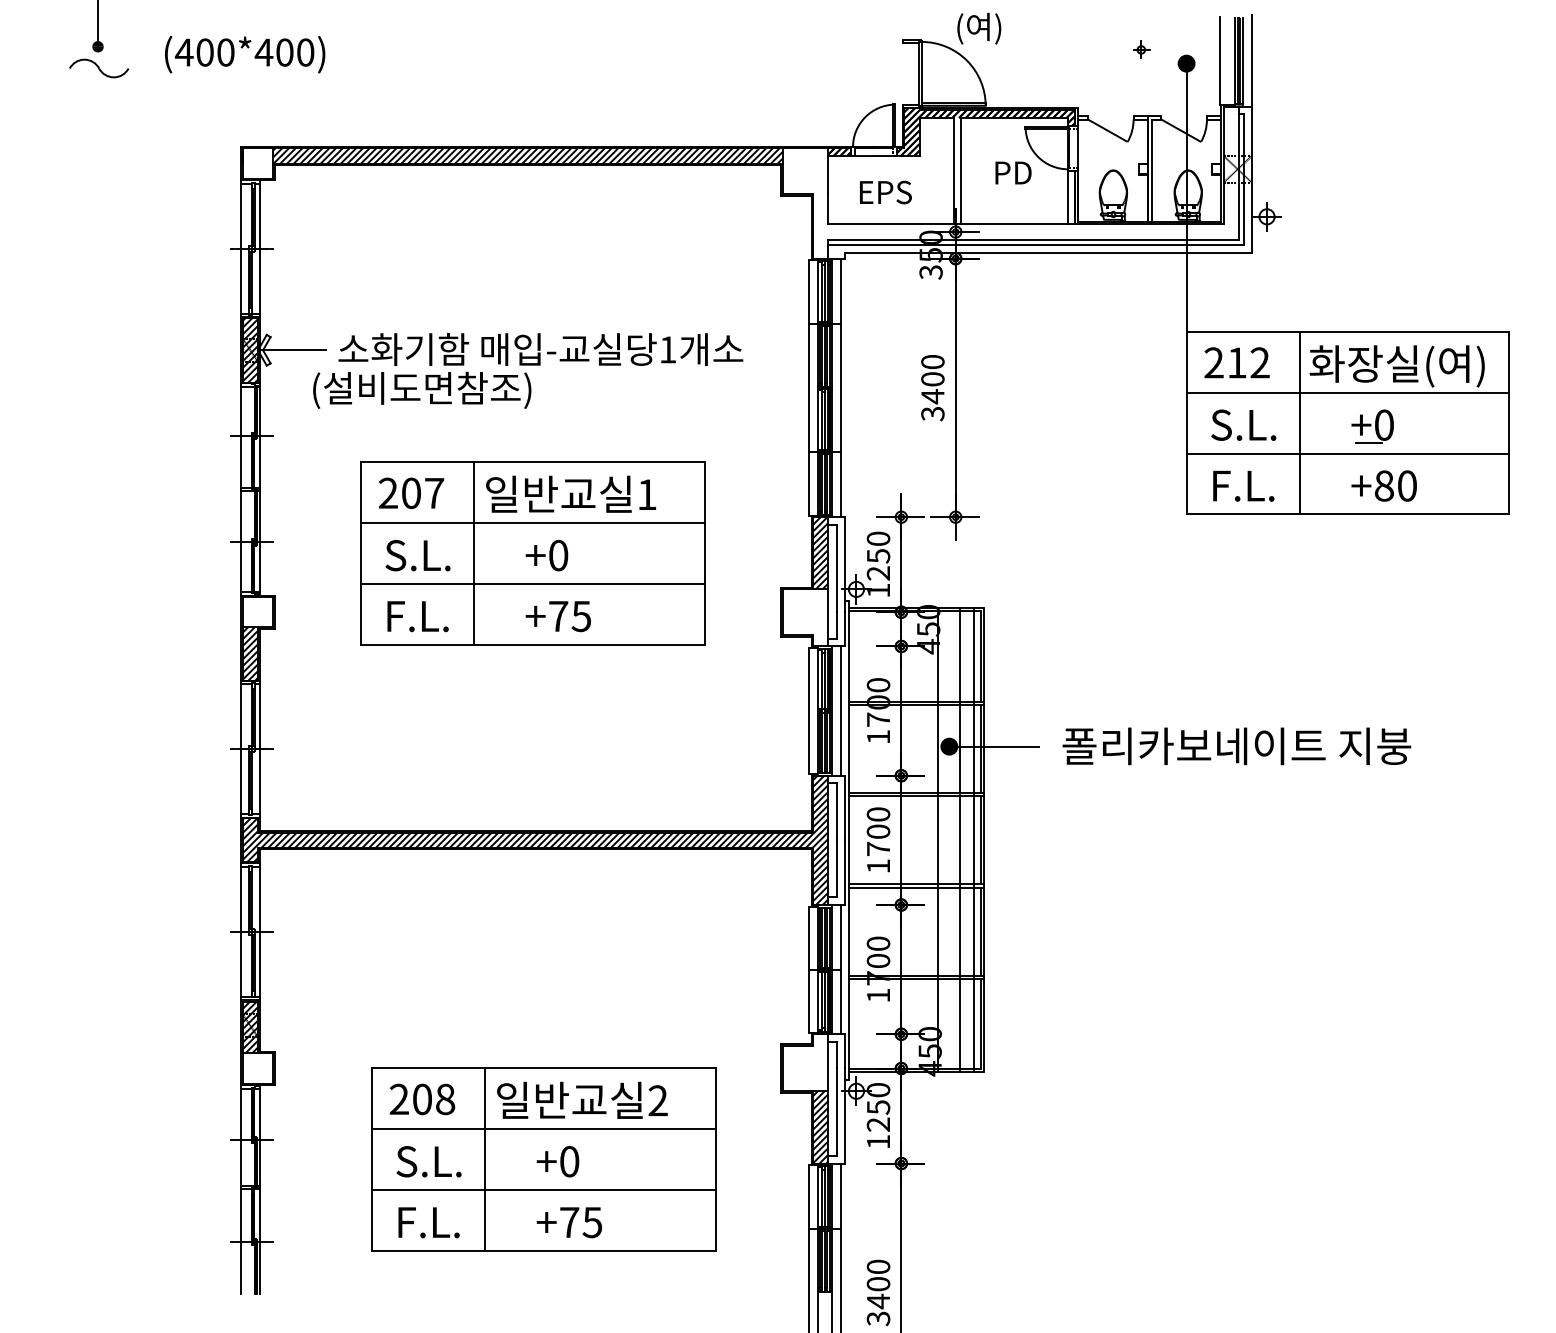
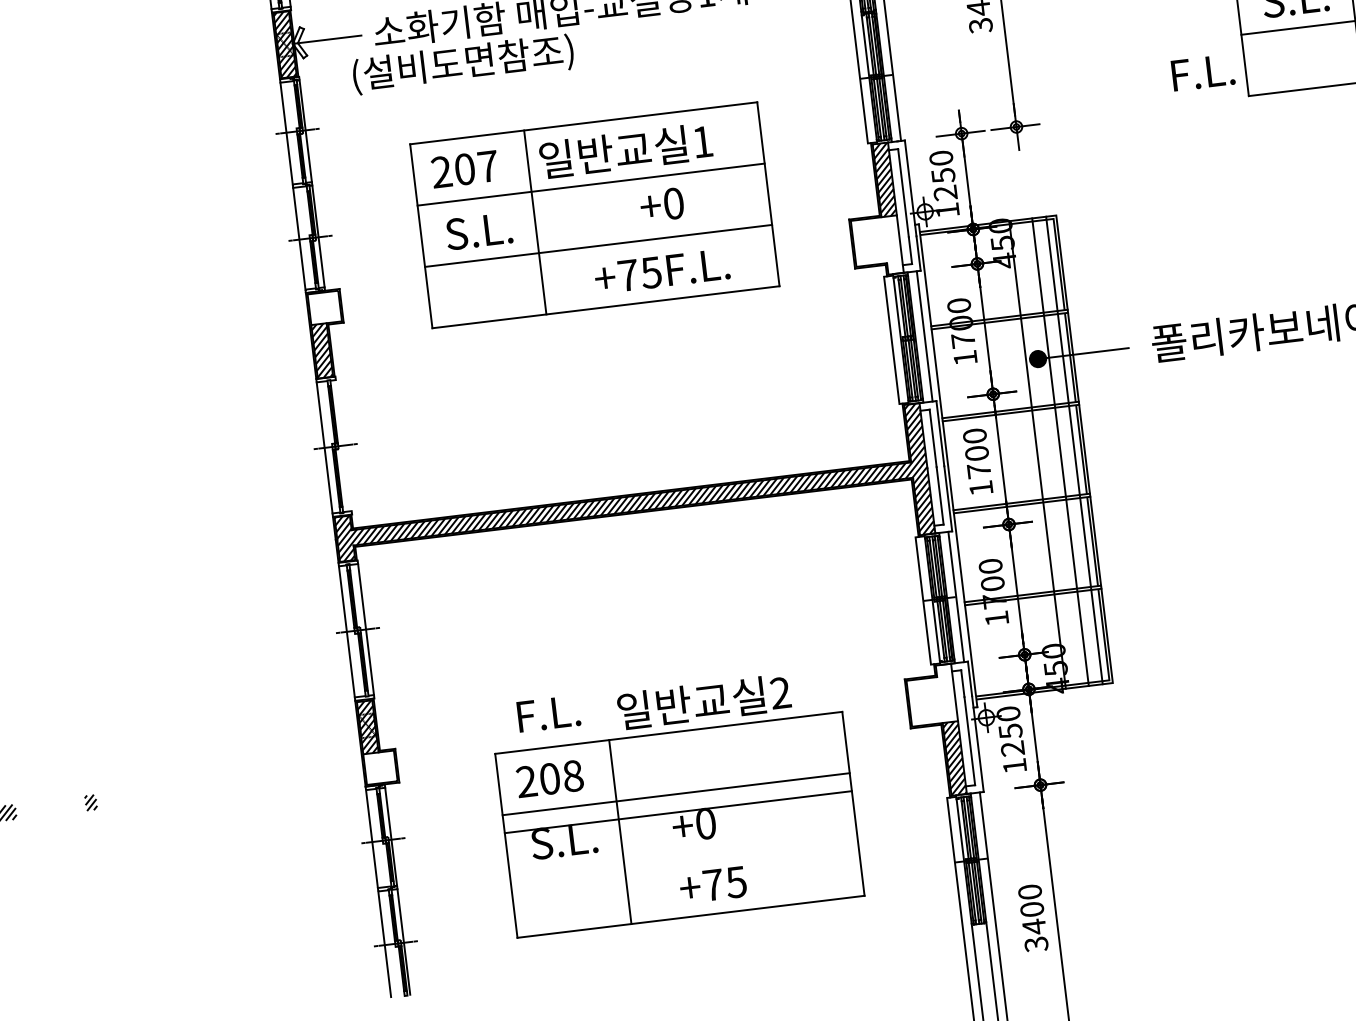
text: (1243, 485) -> (1202, 72), moved
text: (546, 555) -> (661, 205), moved
text: (417, 616) -> (697, 267), moved
line: (260, 749) -> (344, 445), removed
text: (582, 1099) -> (704, 701), moved
line: (543, 1190) -> (677, 812), moved
text: (428, 1222) -> (548, 713), moved

